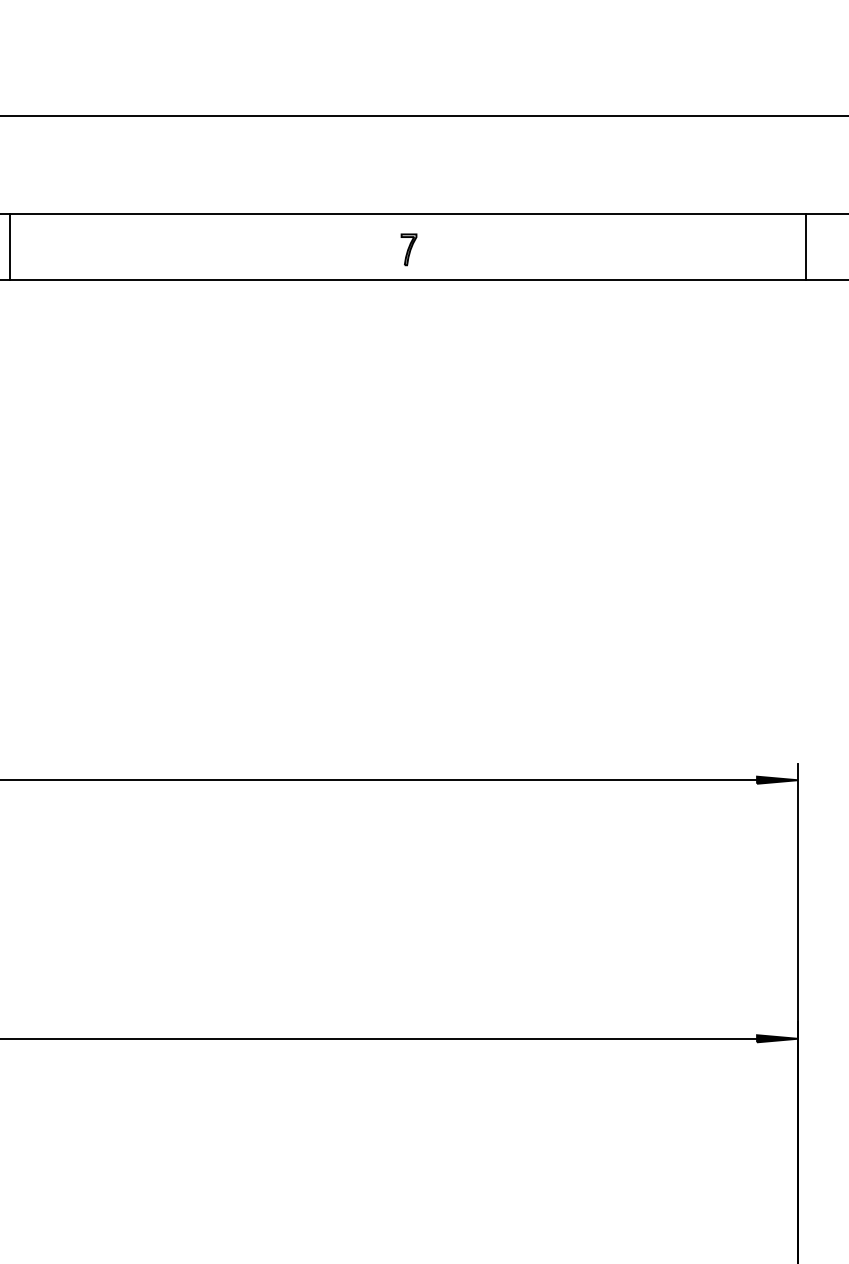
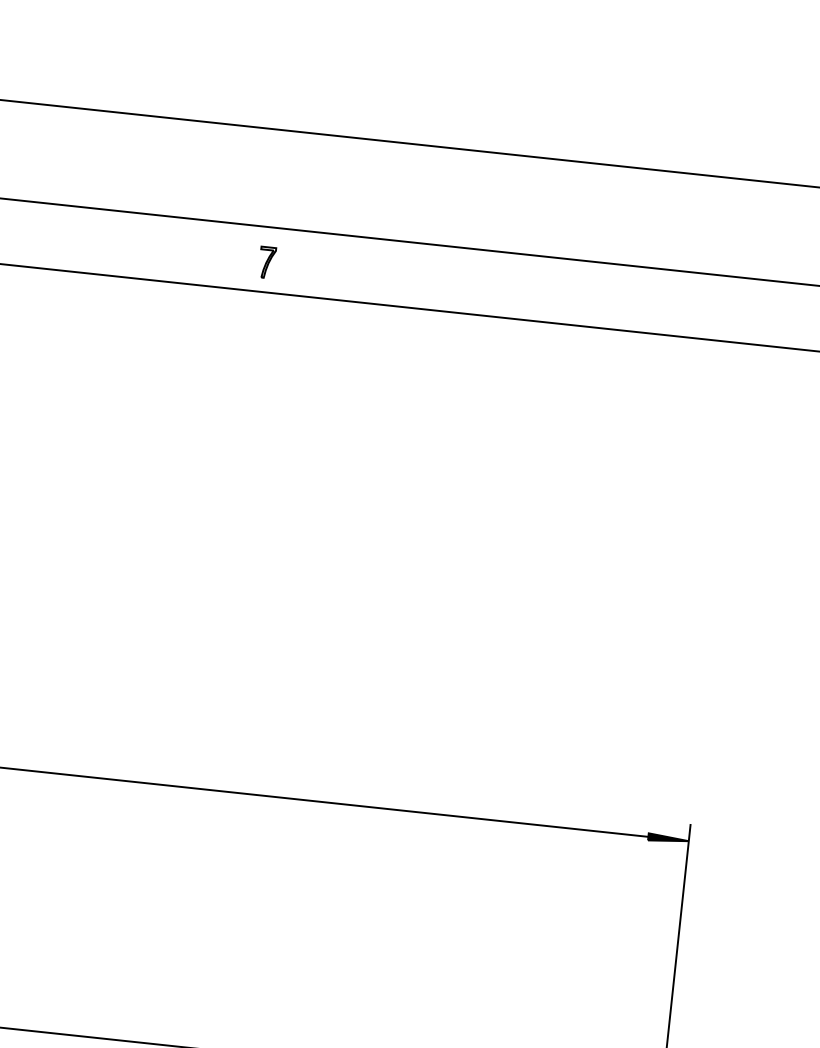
line: (805, 246) -> (753, 311), removed
part: (408, 249) -> (266, 262), moved

